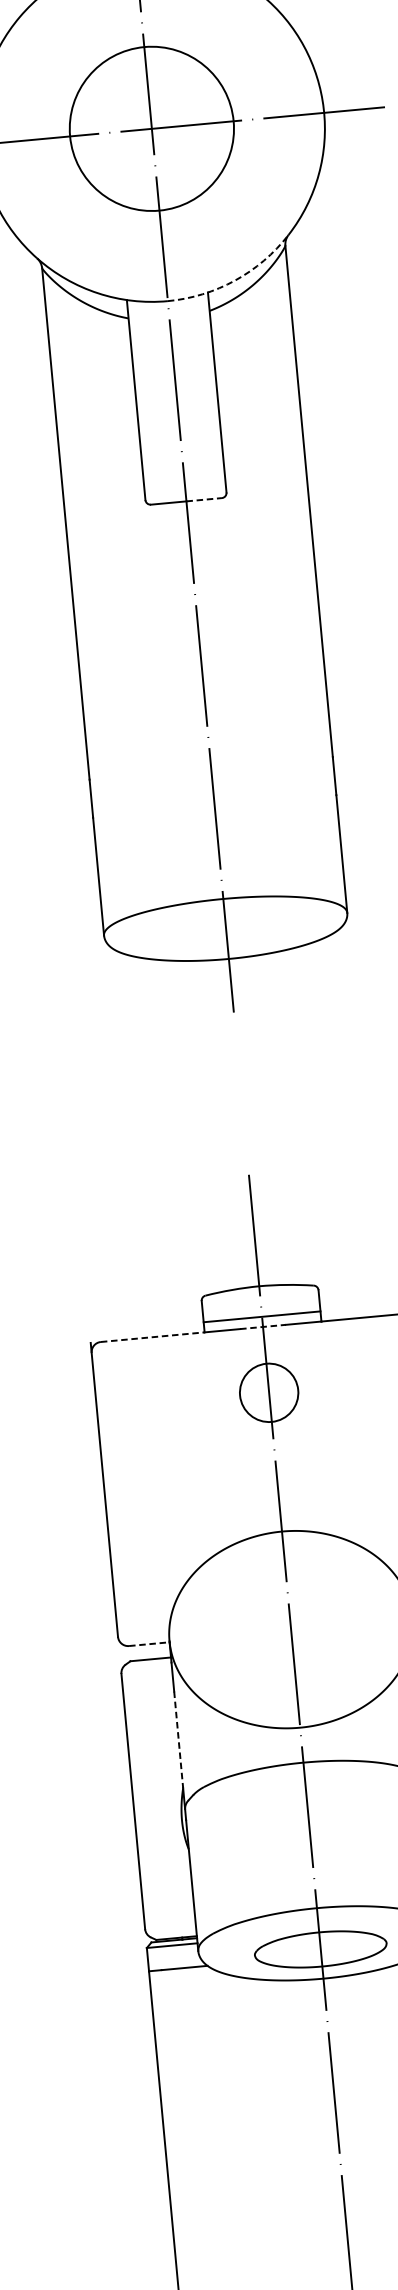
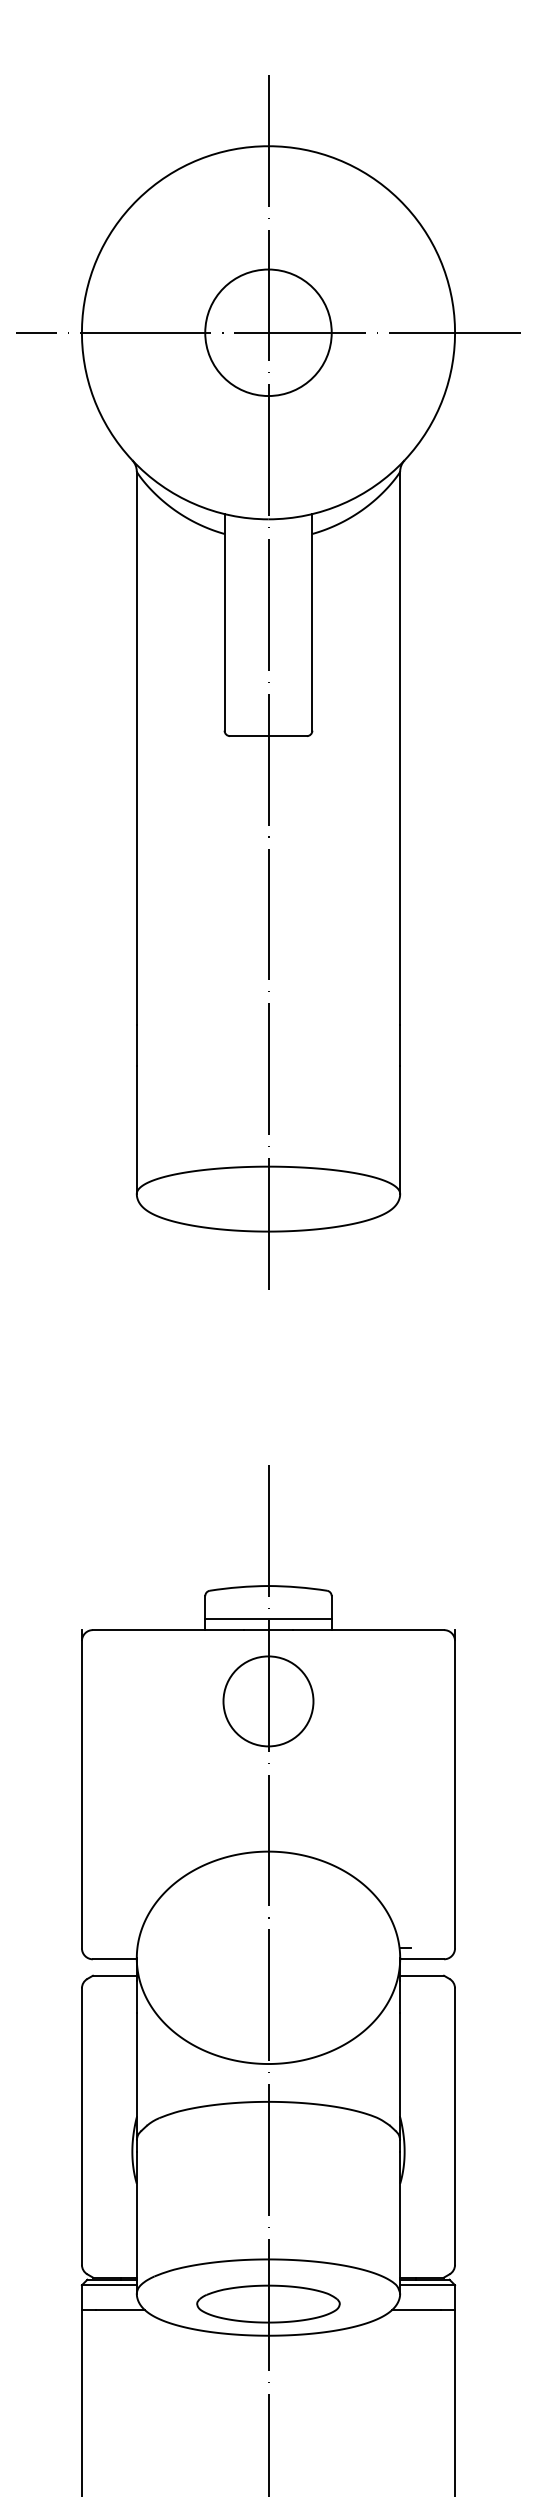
circle: (151, 128) -> (268, 332), size x0.71
arc: (234, 280) -> (342, 503), dashed -> solid
line: (204, 499) -> (288, 736), dashed -> solid
line: (263, 1327) -> (268, 1630), dashed -> solid
line: (153, 1337) -> (149, 1630), dashed -> solid
circle: (269, 1392) -> (268, 1701), size x1.43
line: (149, 1644) -> (114, 1959), dashed -> solid
line: (178, 1740) -> (136, 2065), dashed -> solid

